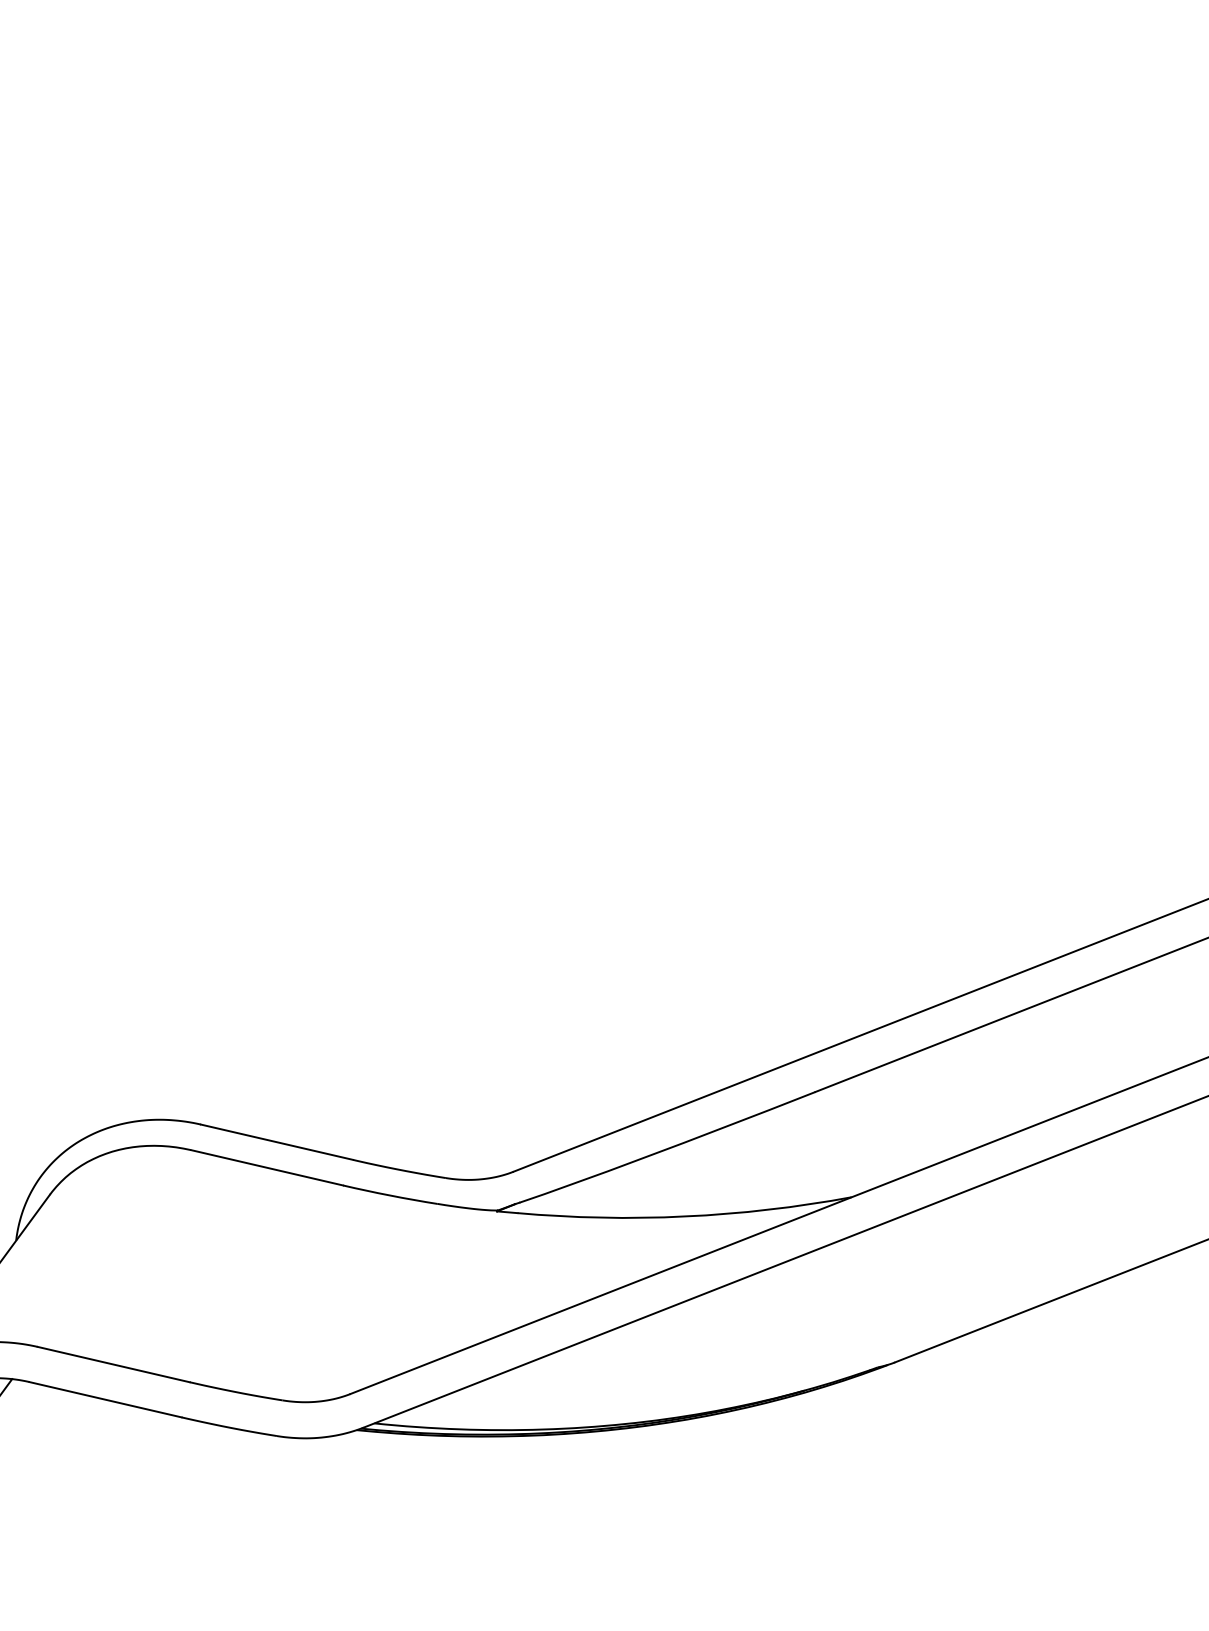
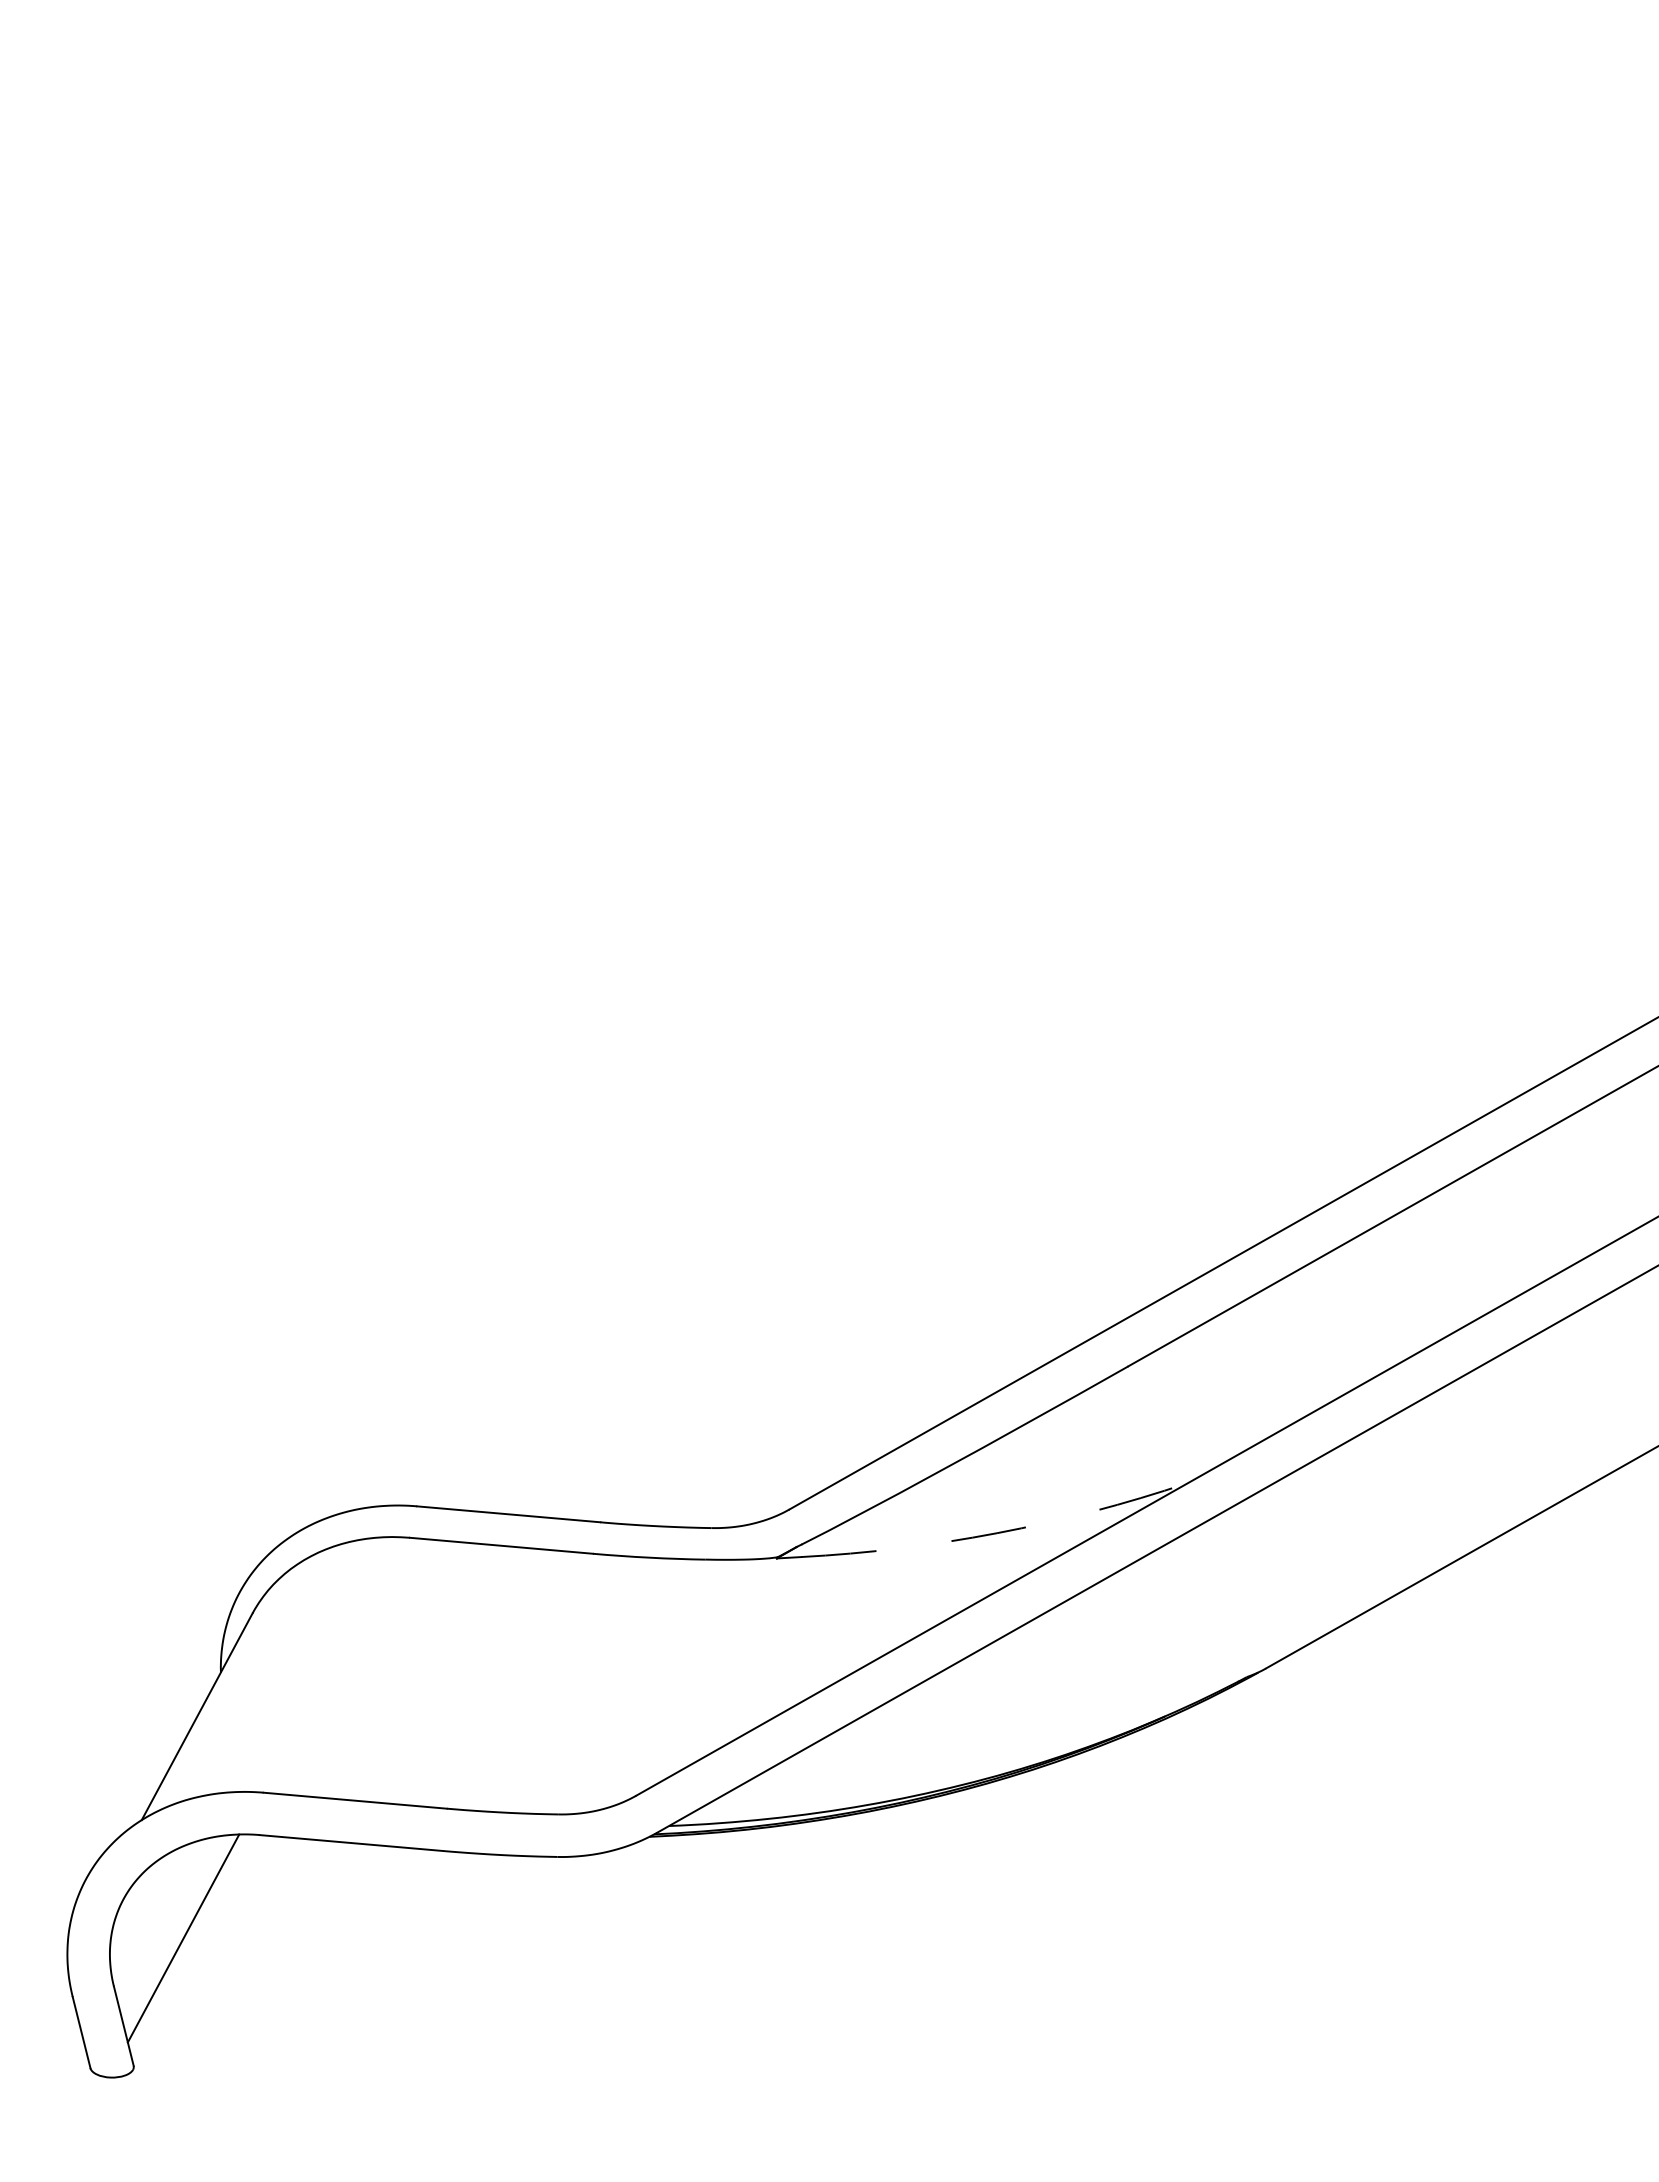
arc: (685, 1216) -> (997, 1533), solid -> dashed

